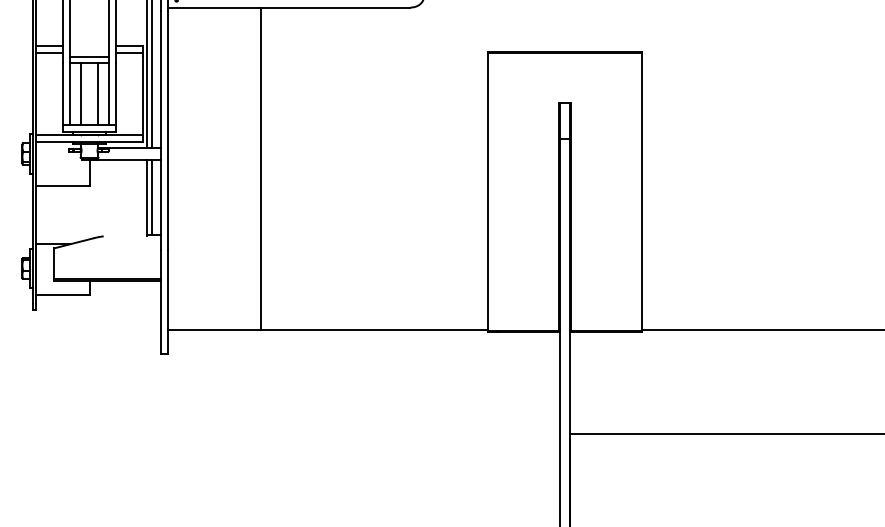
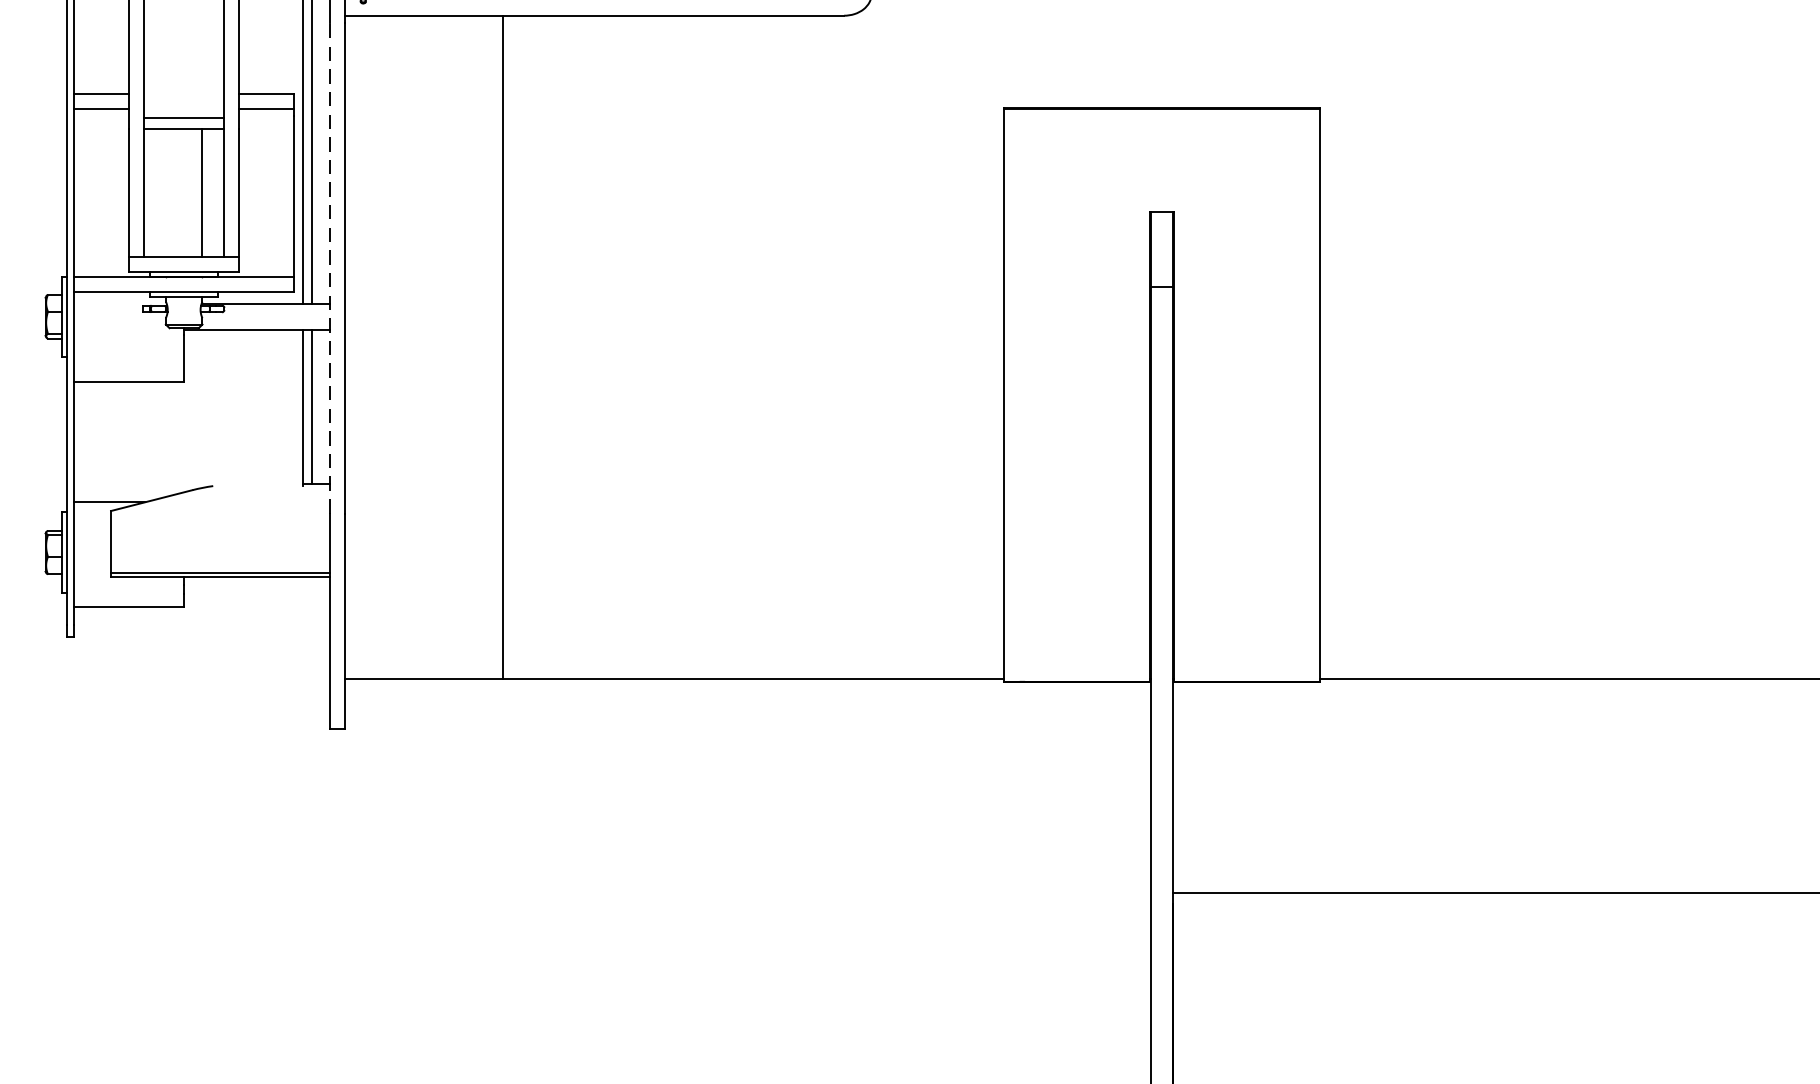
line: (80, 93) -> (165, 192), removed
line: (160, 129) -> (330, 266), solid -> dashed
line: (260, 168) -> (502, 346), moved

